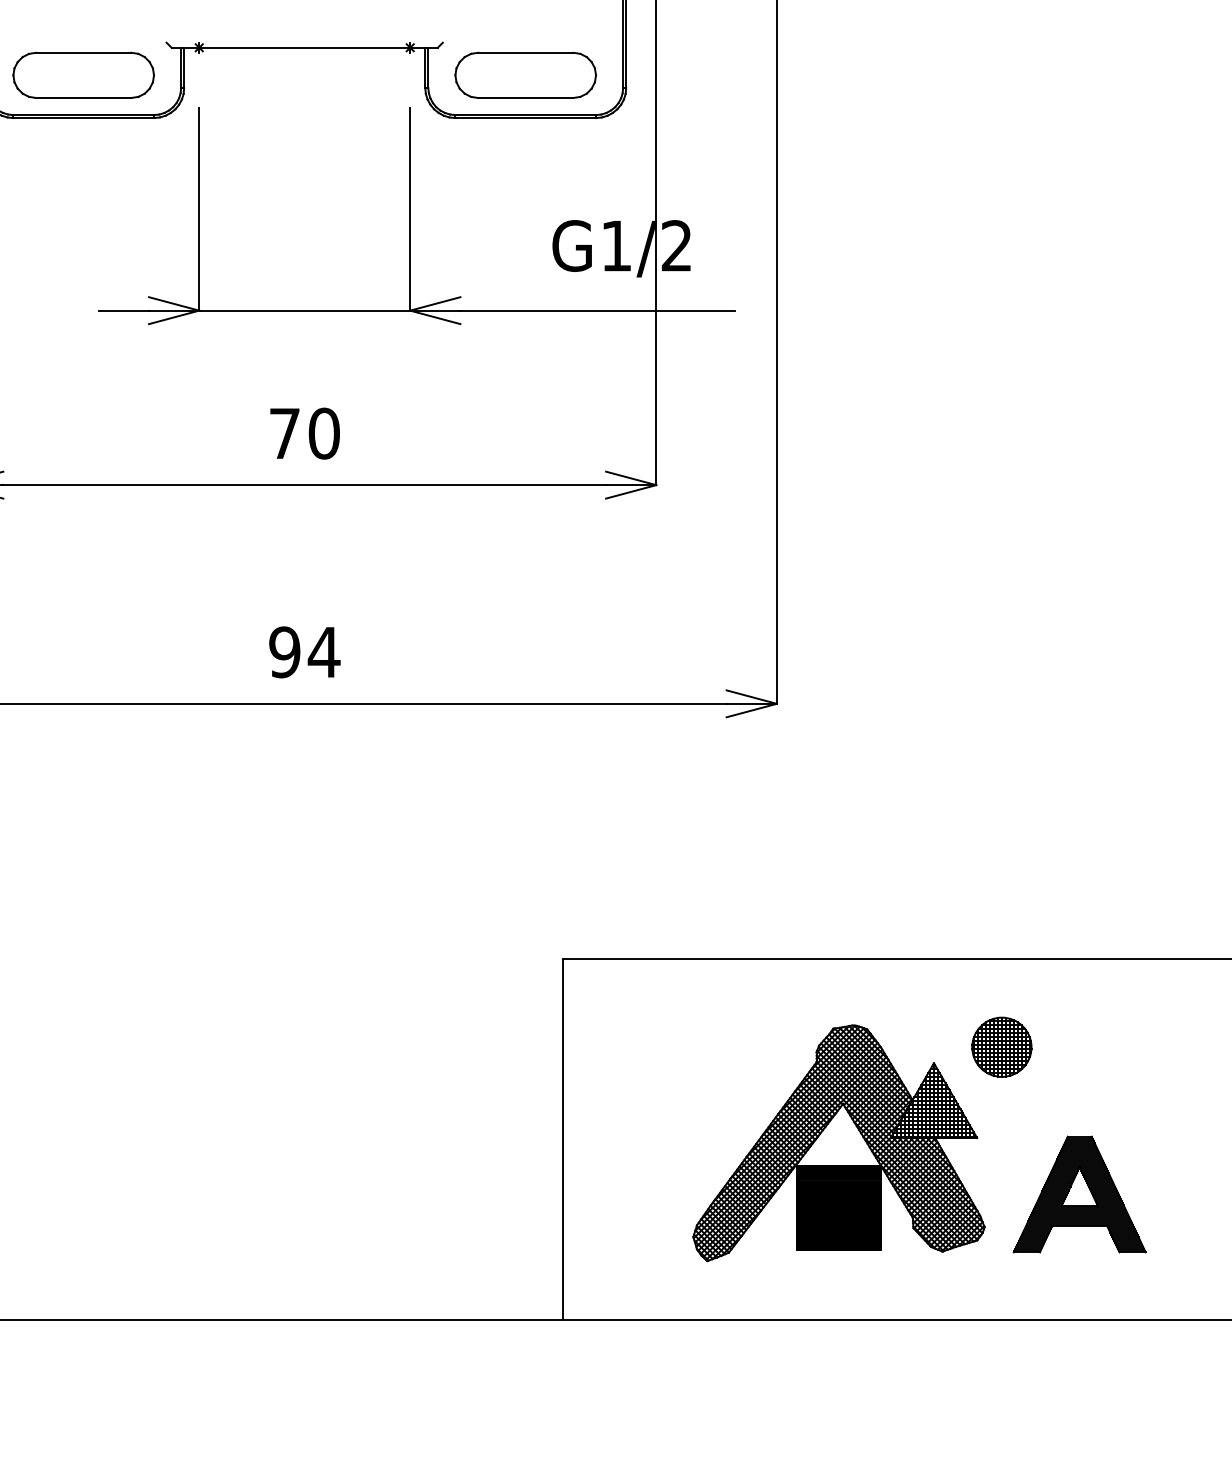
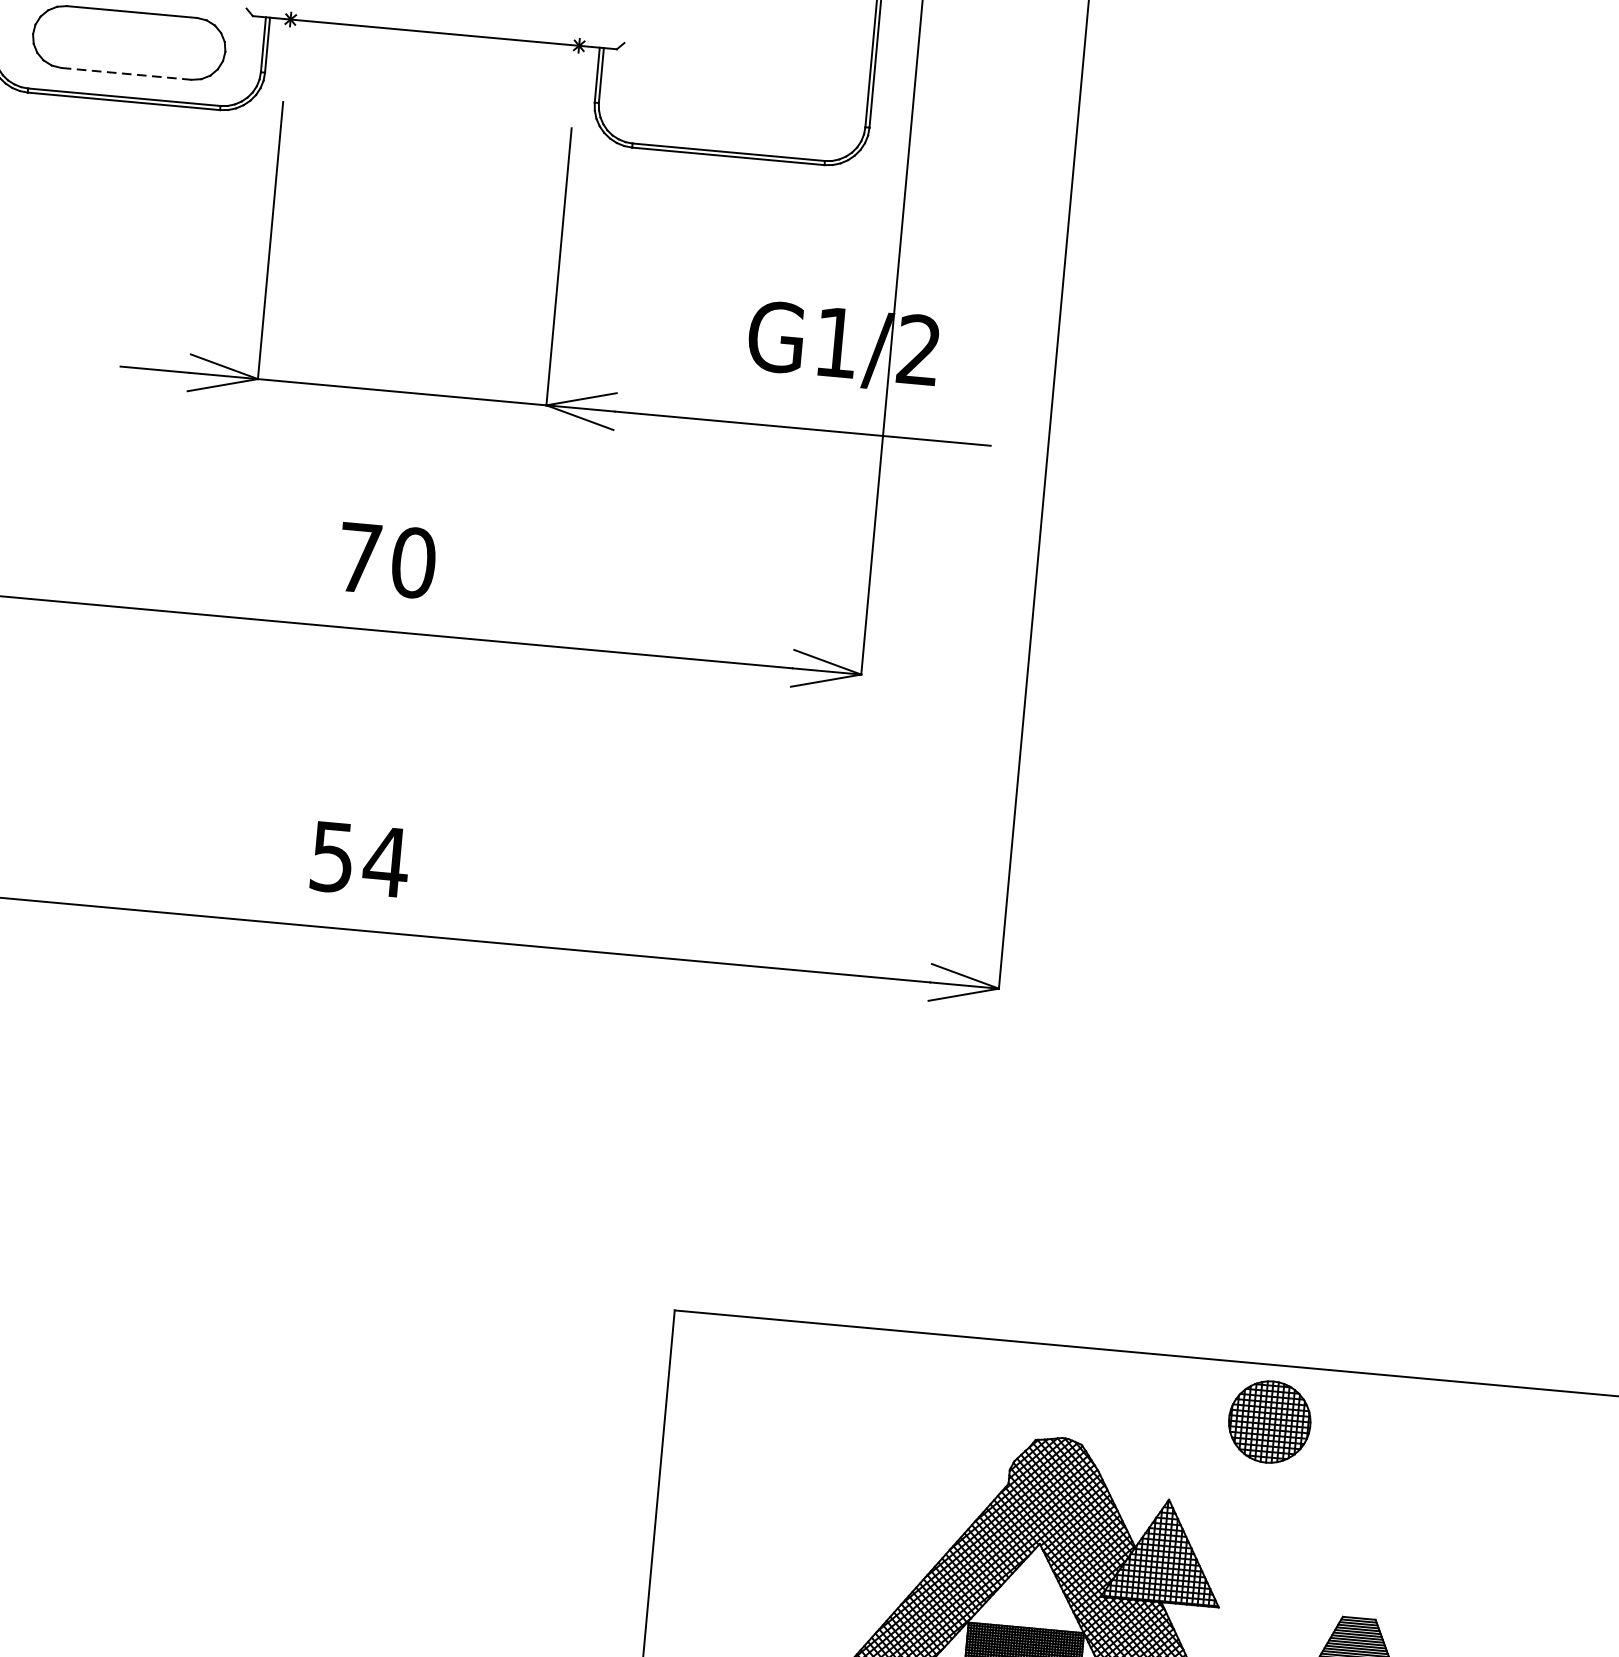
part: (525, 74) -> (733, 96), removed
line: (83, 98) -> (126, 74), solid -> dashed
text: (284, 652) -> (331, 857), 94 -> 54
part: (1001, 1046) -> (1269, 1420), moved

